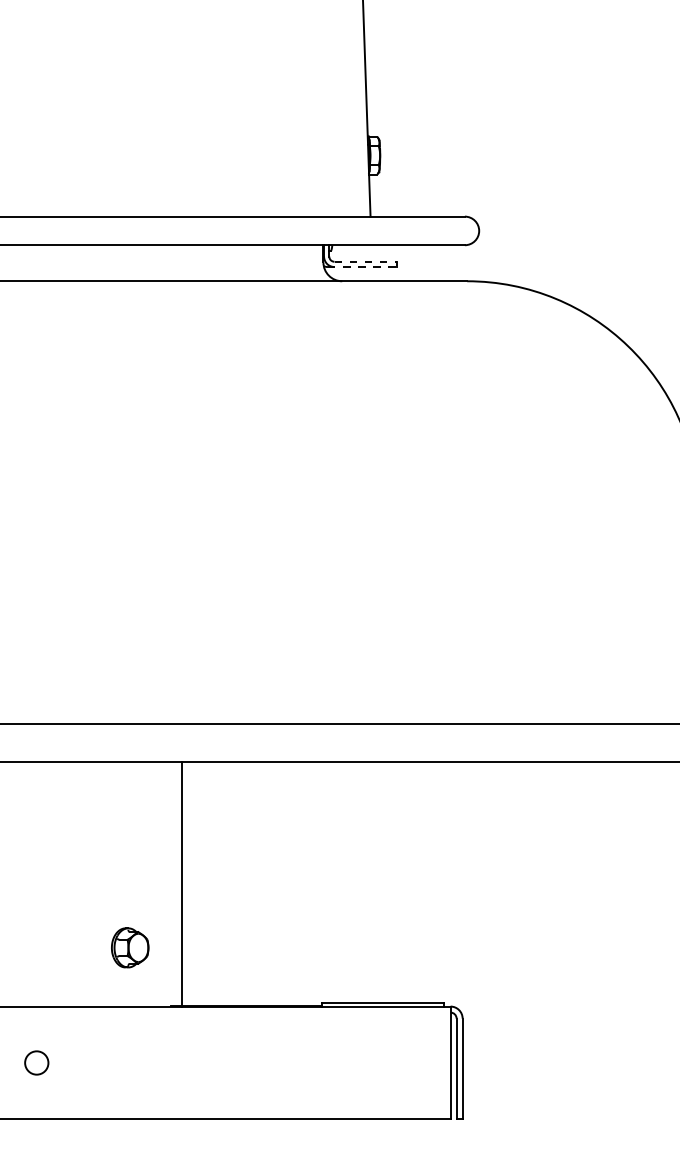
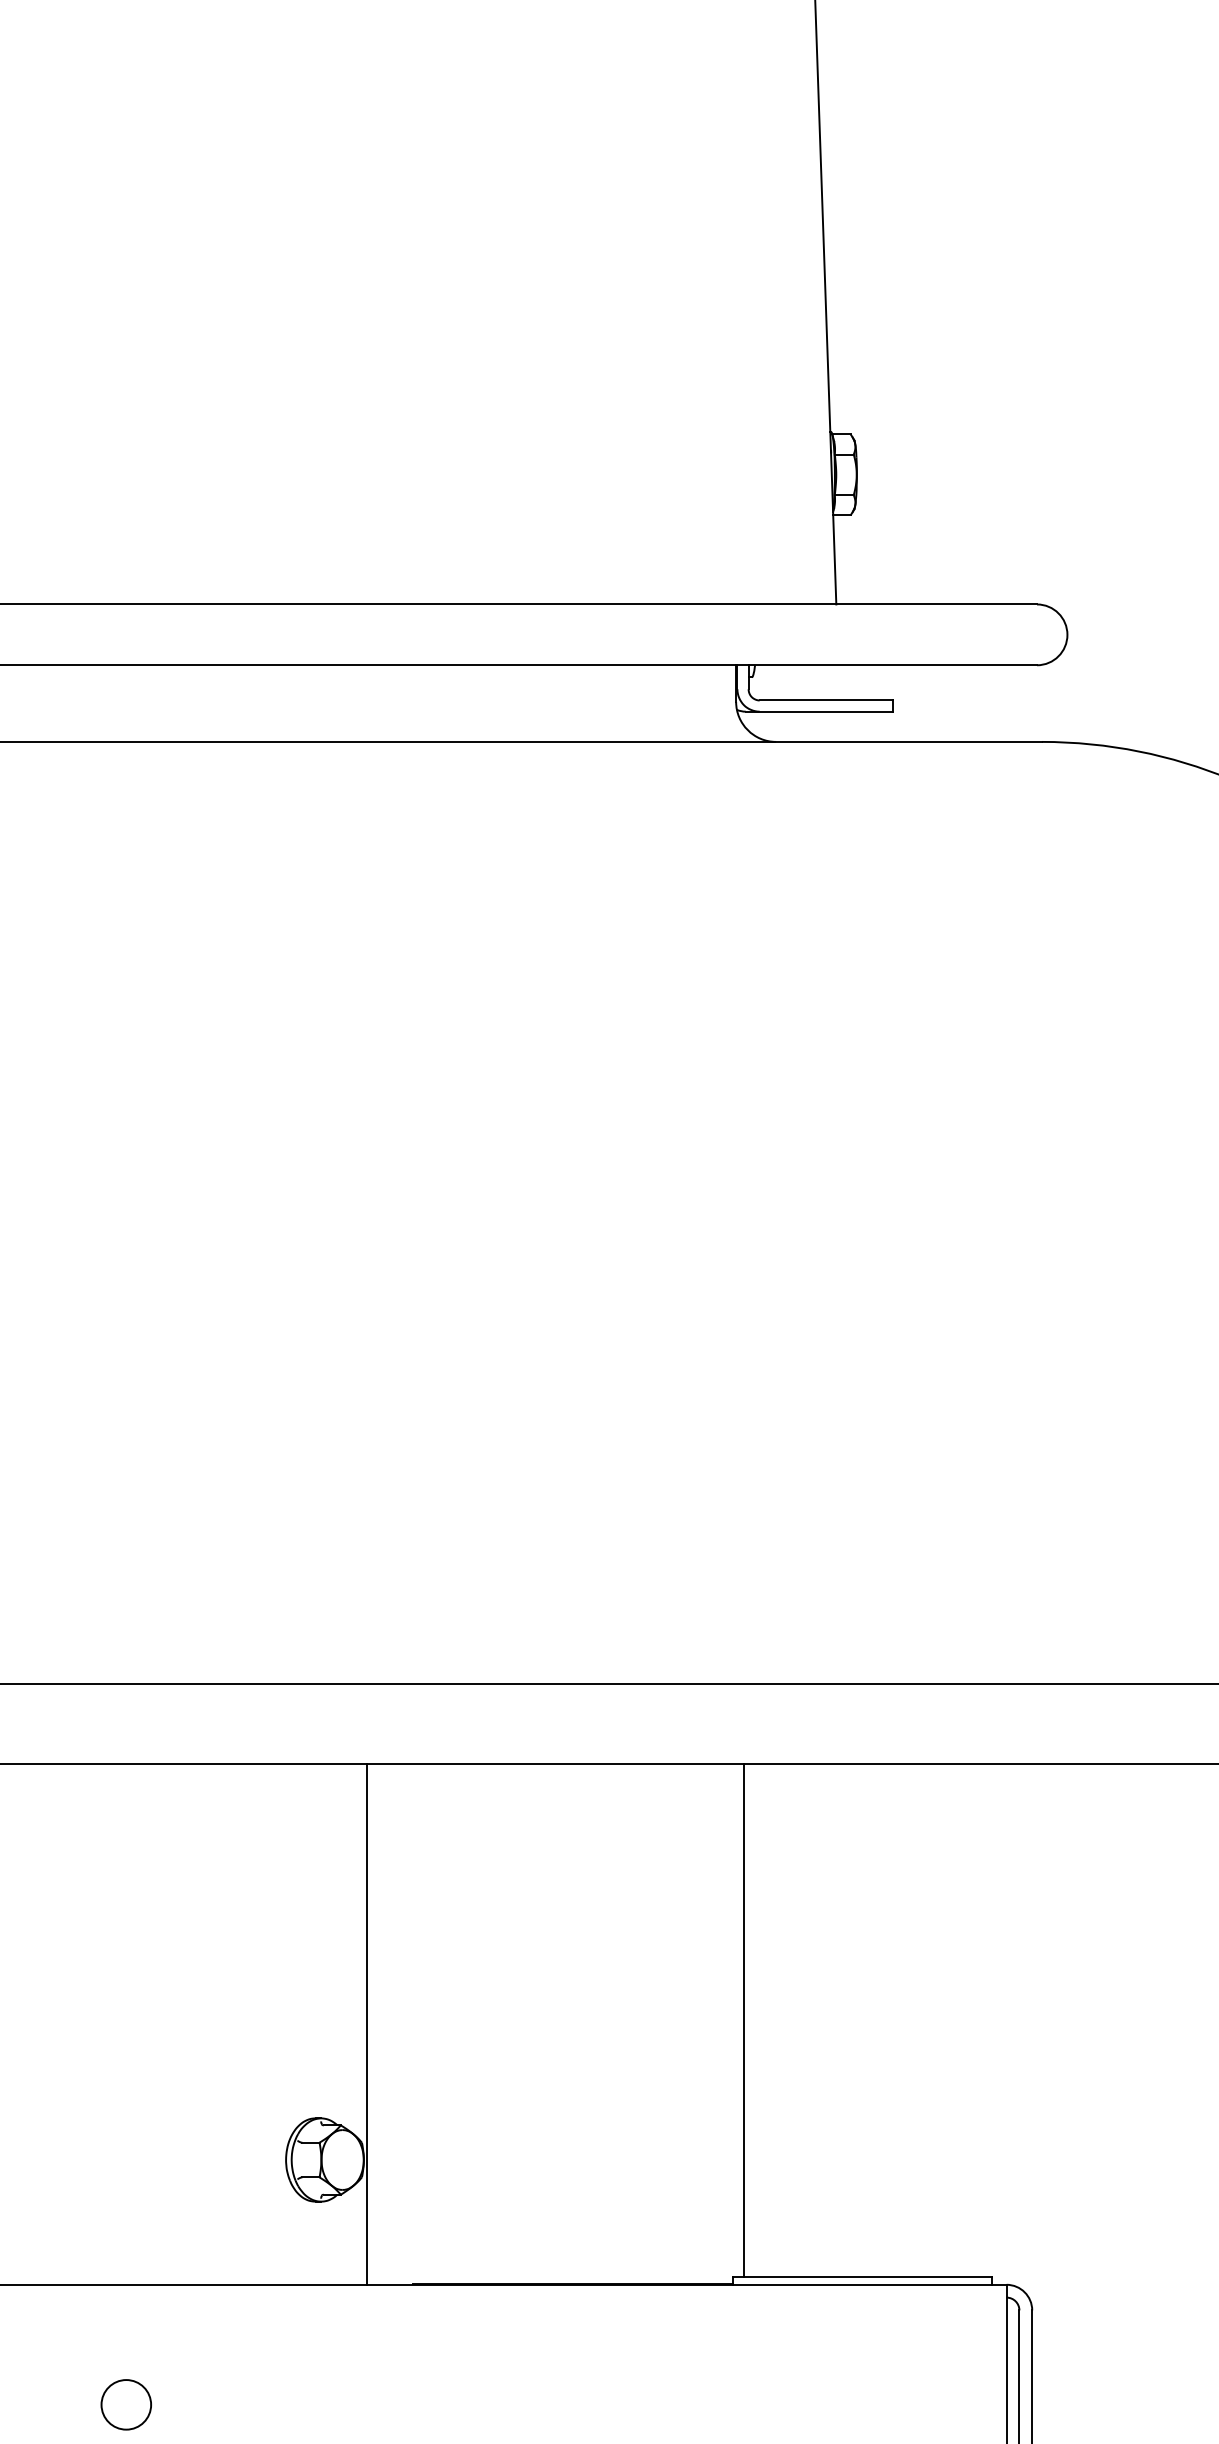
line: (366, 261) -> (827, 699), dashed -> solid
line: (362, 267) -> (819, 712), dashed -> solid
line: (327, 881) -> (744, 2018), added
line: (182, 883) -> (368, 2022), moved

